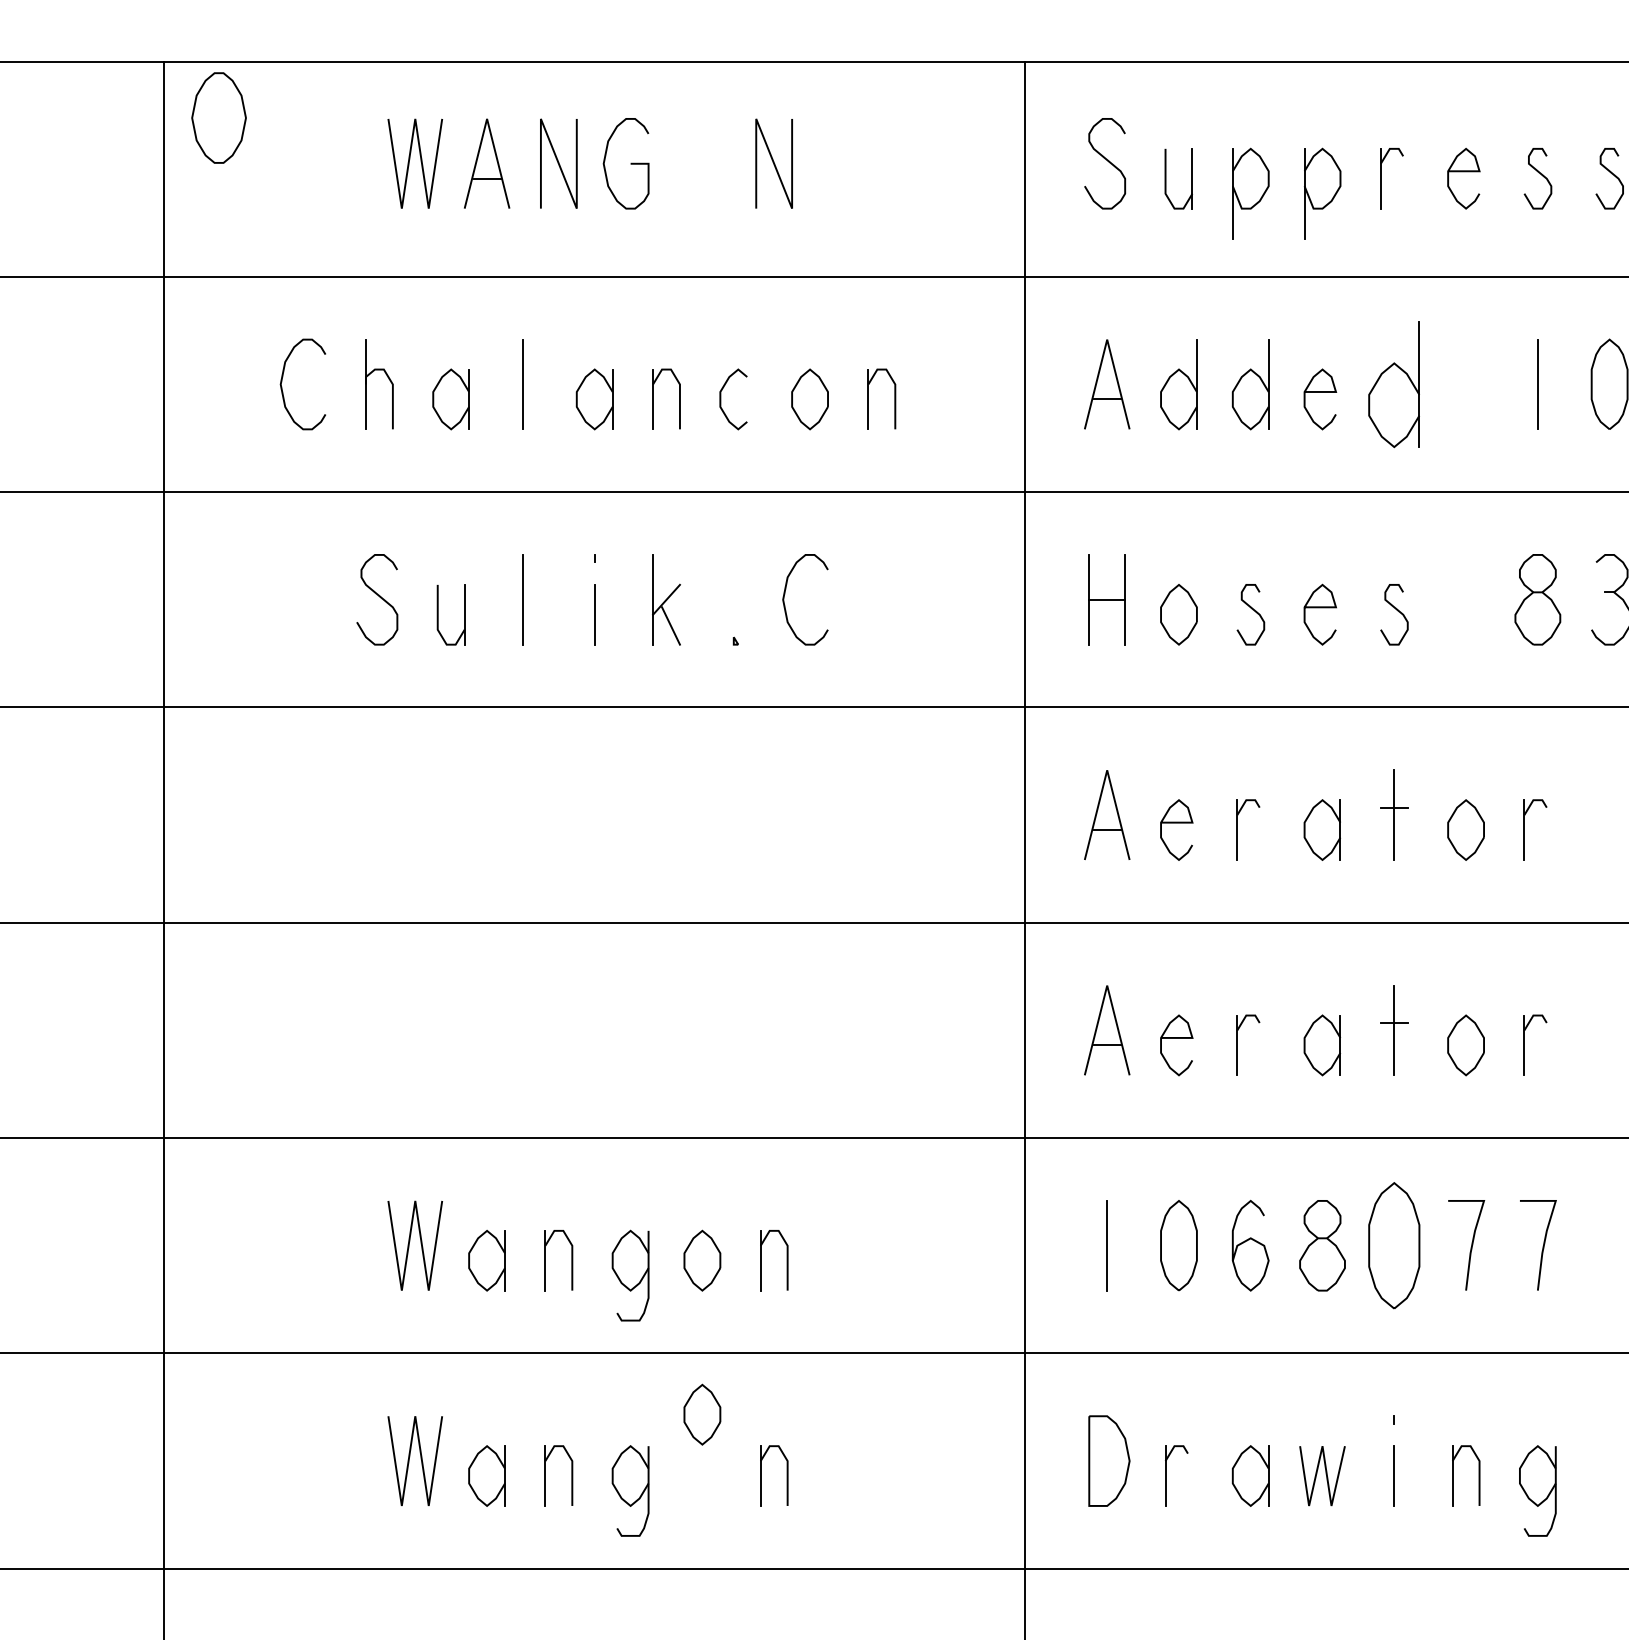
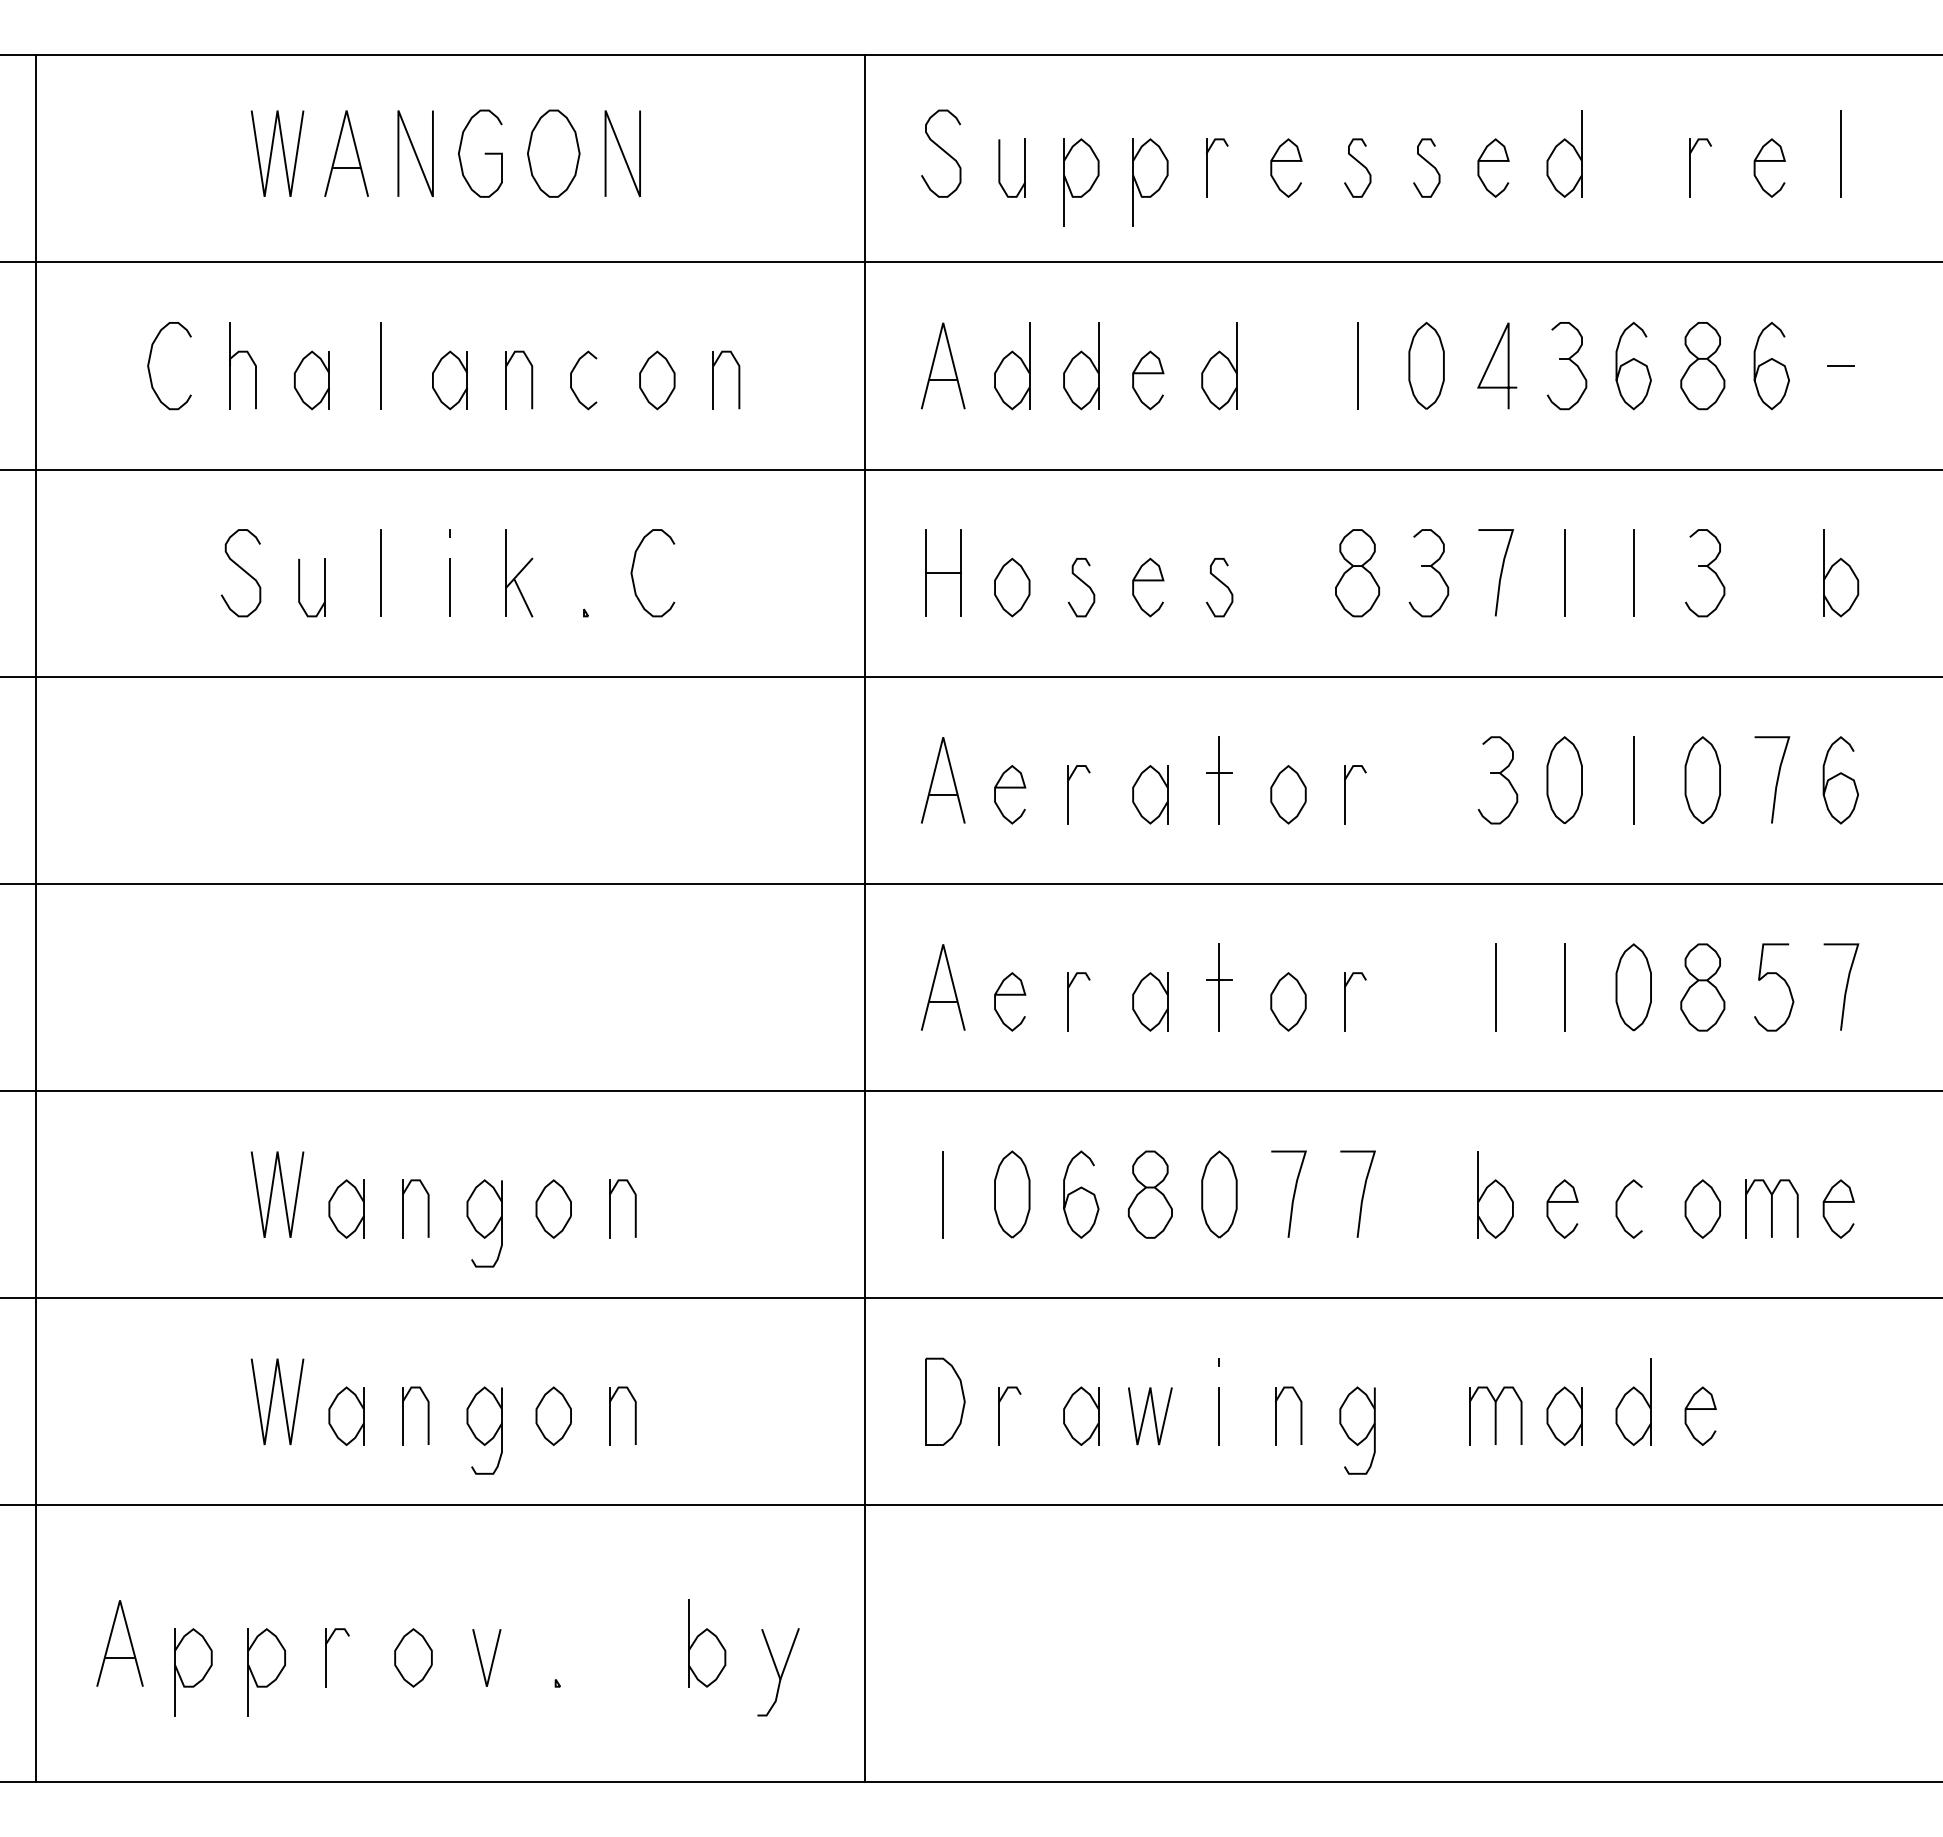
part: (218, 117) -> (553, 153), moved
part: (1394, 384) -> (1219, 366), size x0.71
part: (1394, 1245) -> (1219, 1194), size x0.71
part: (702, 1413) -> (553, 1415), moved

